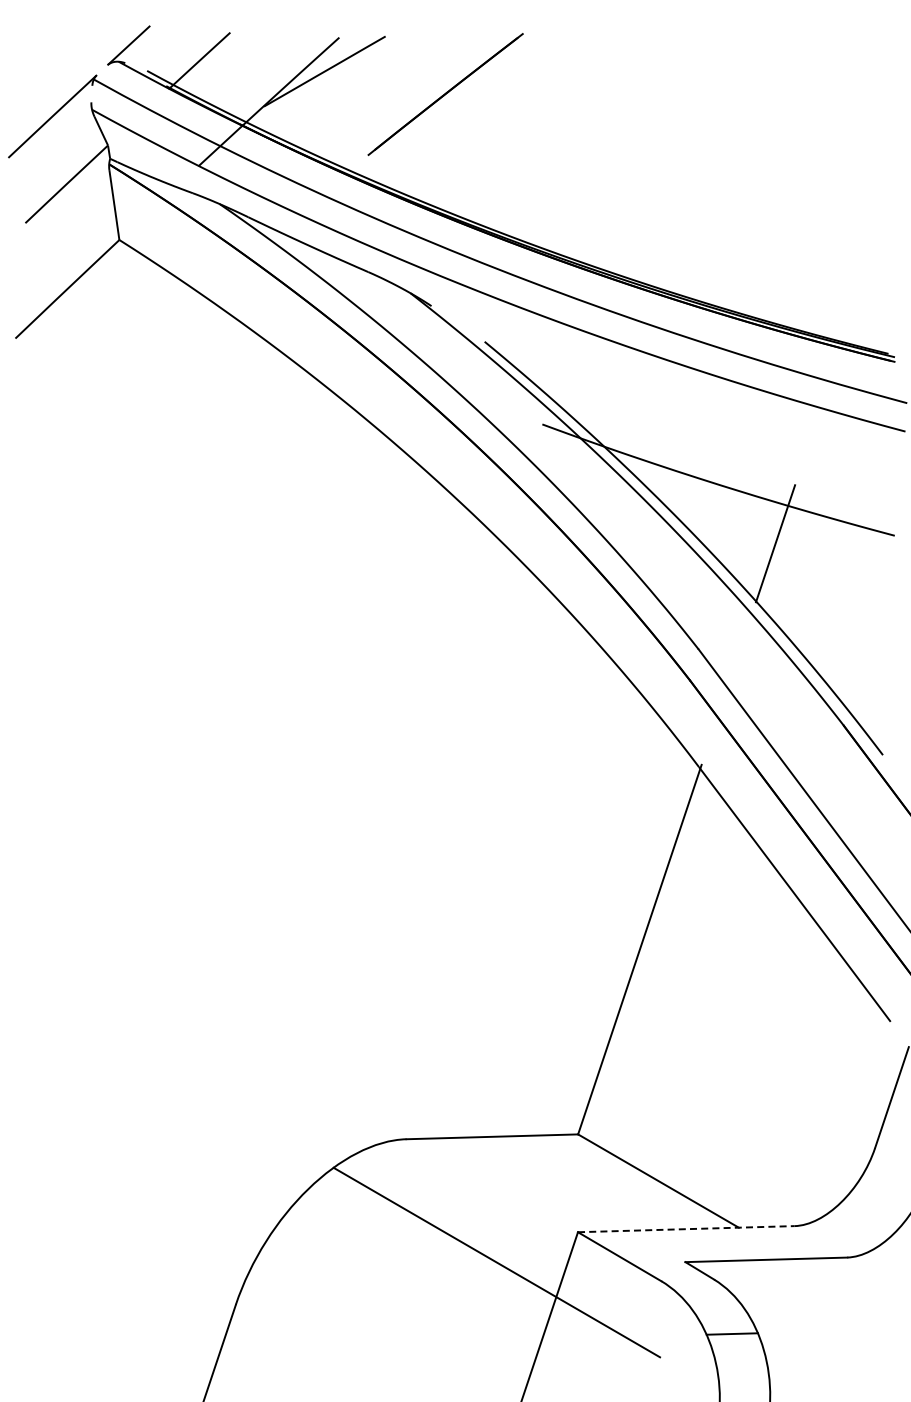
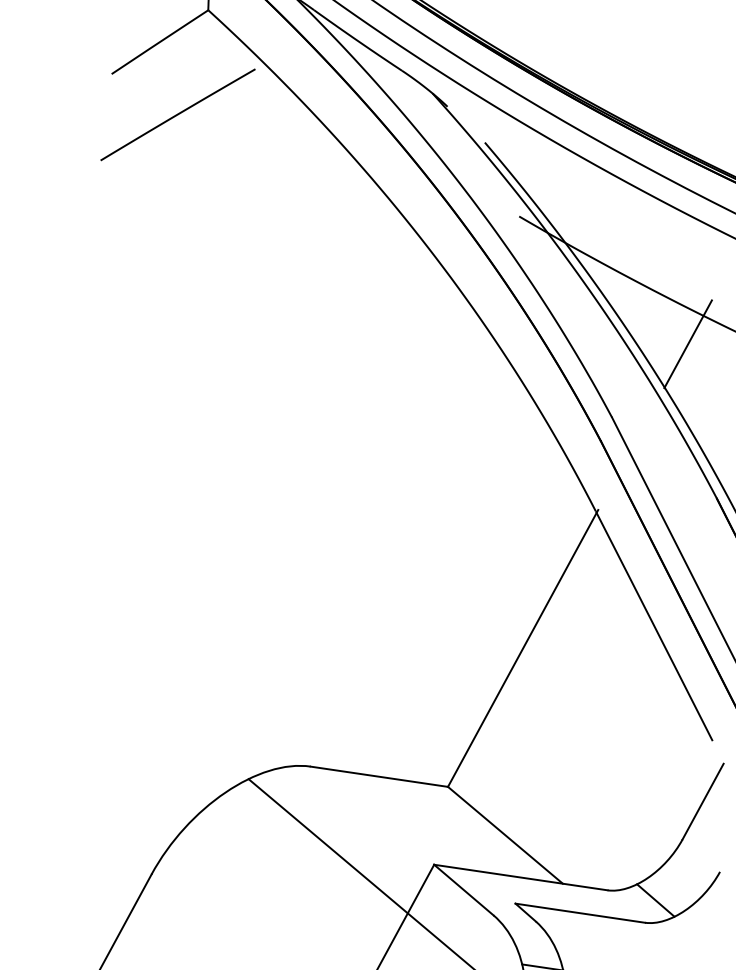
line: (104, 373) -> (177, 114), added
line: (855, 1227) -> (655, 899), added
line: (686, 1229) -> (520, 877), dashed -> solid

